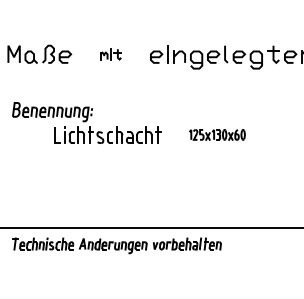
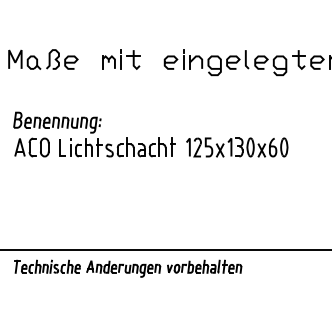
part: (110, 54) -> (120, 59), size x1.67
part: (29, 134) -> (32, 147), added
part: (217, 134) -> (237, 147), size x1.67

